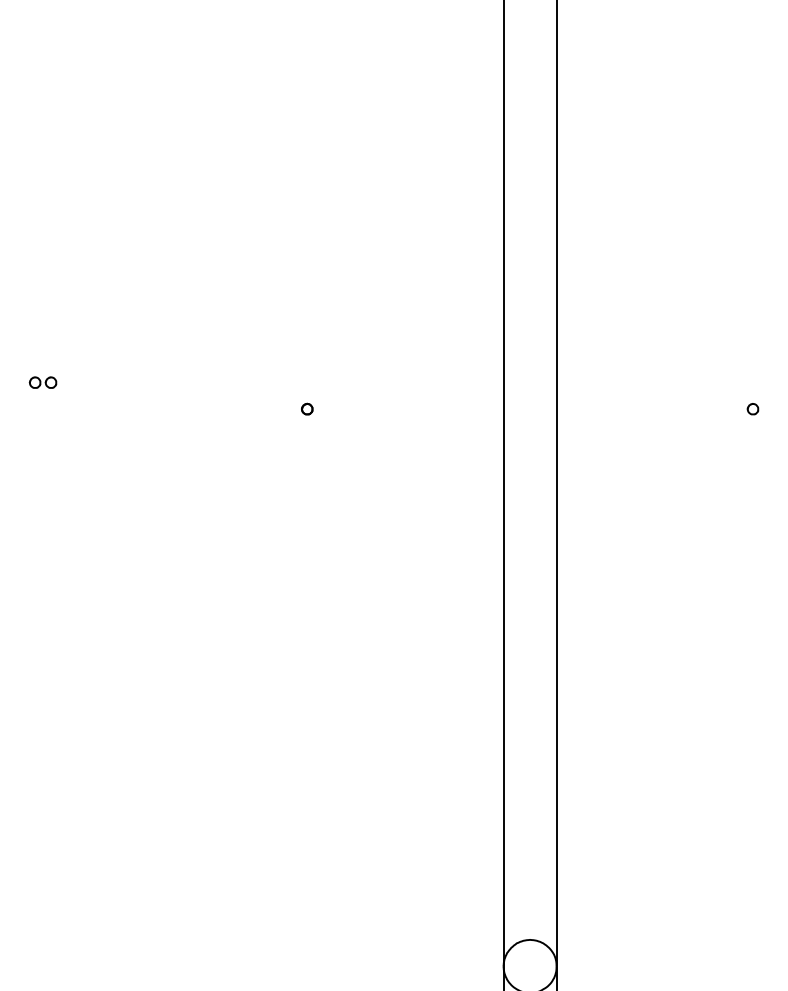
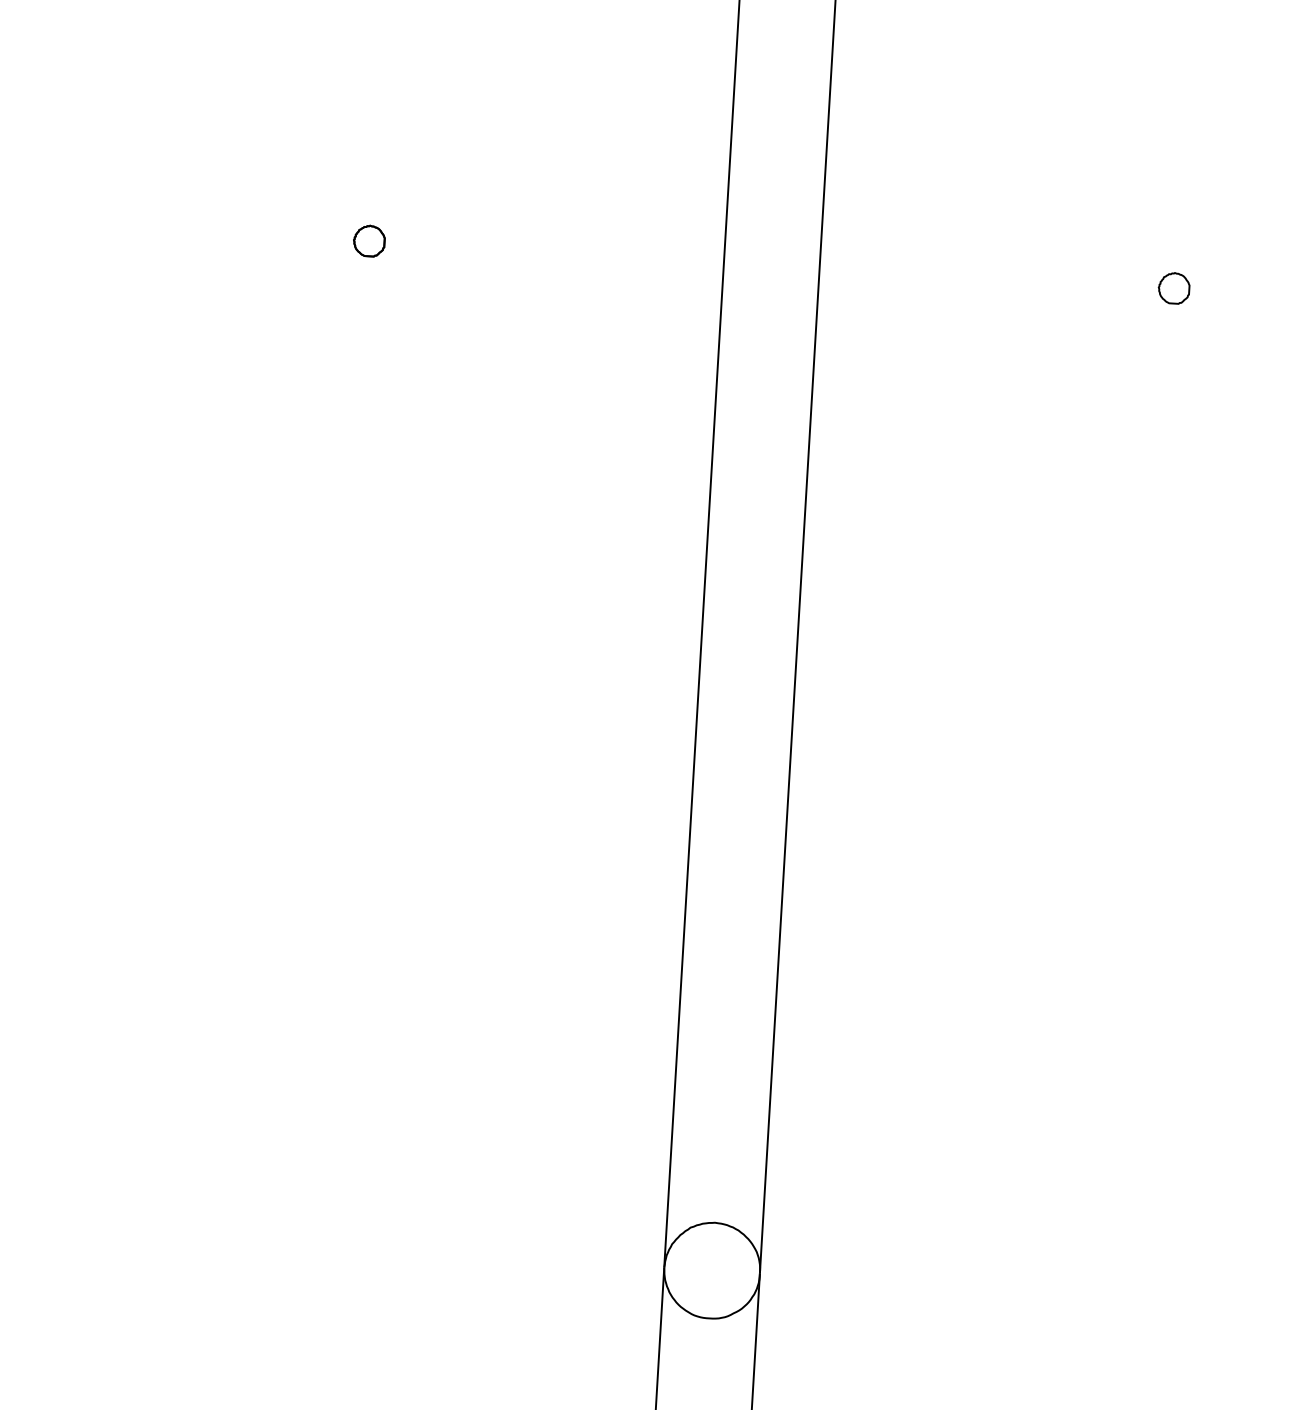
part: (307, 408) -> (370, 239), size x1.6
part: (752, 409) -> (1173, 289), size x1.6

